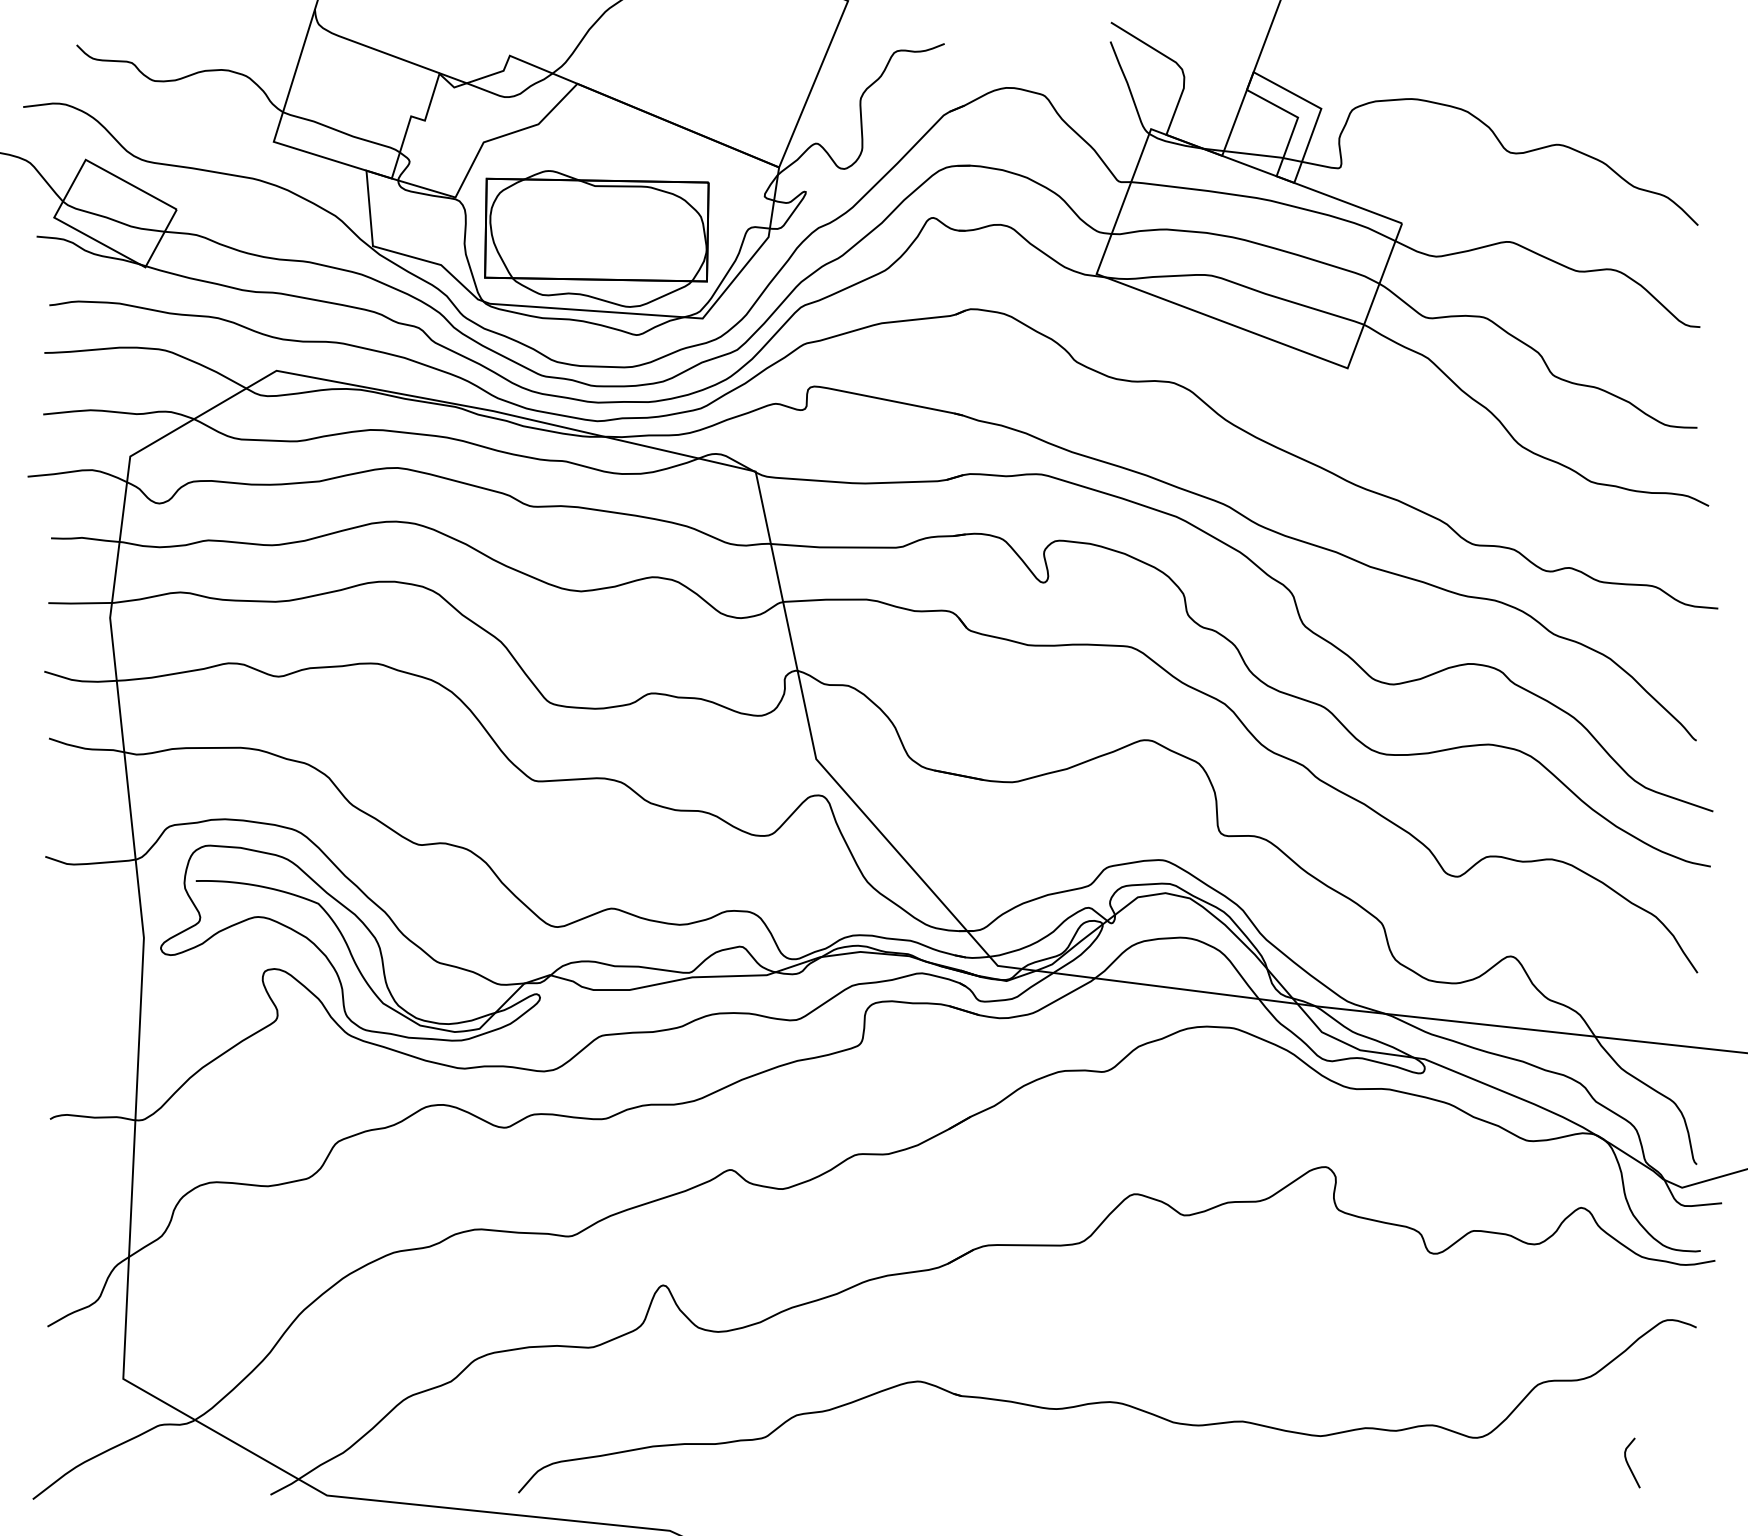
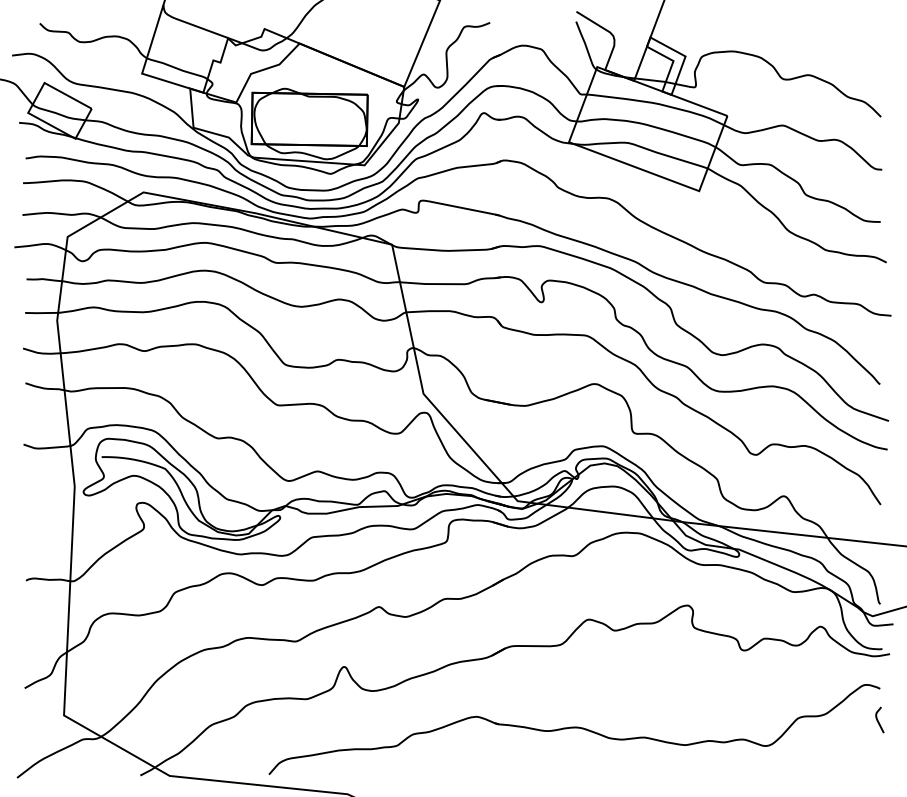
curve: (1629, 1461) -> (878, 719), moved

